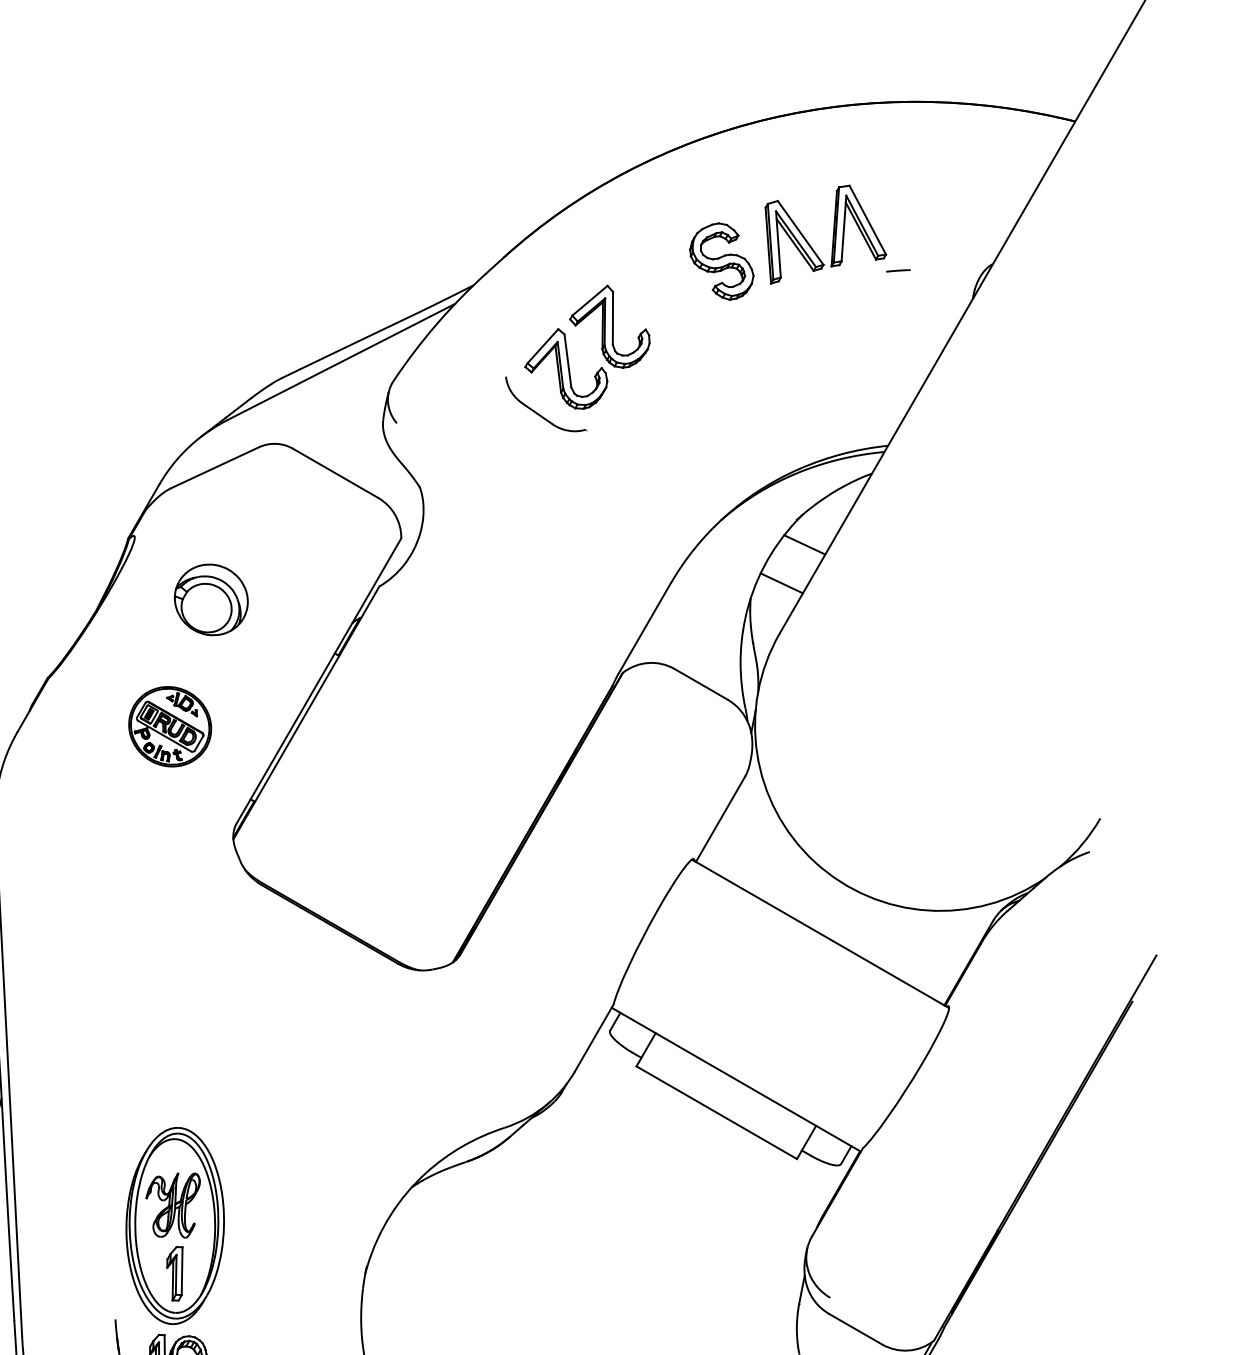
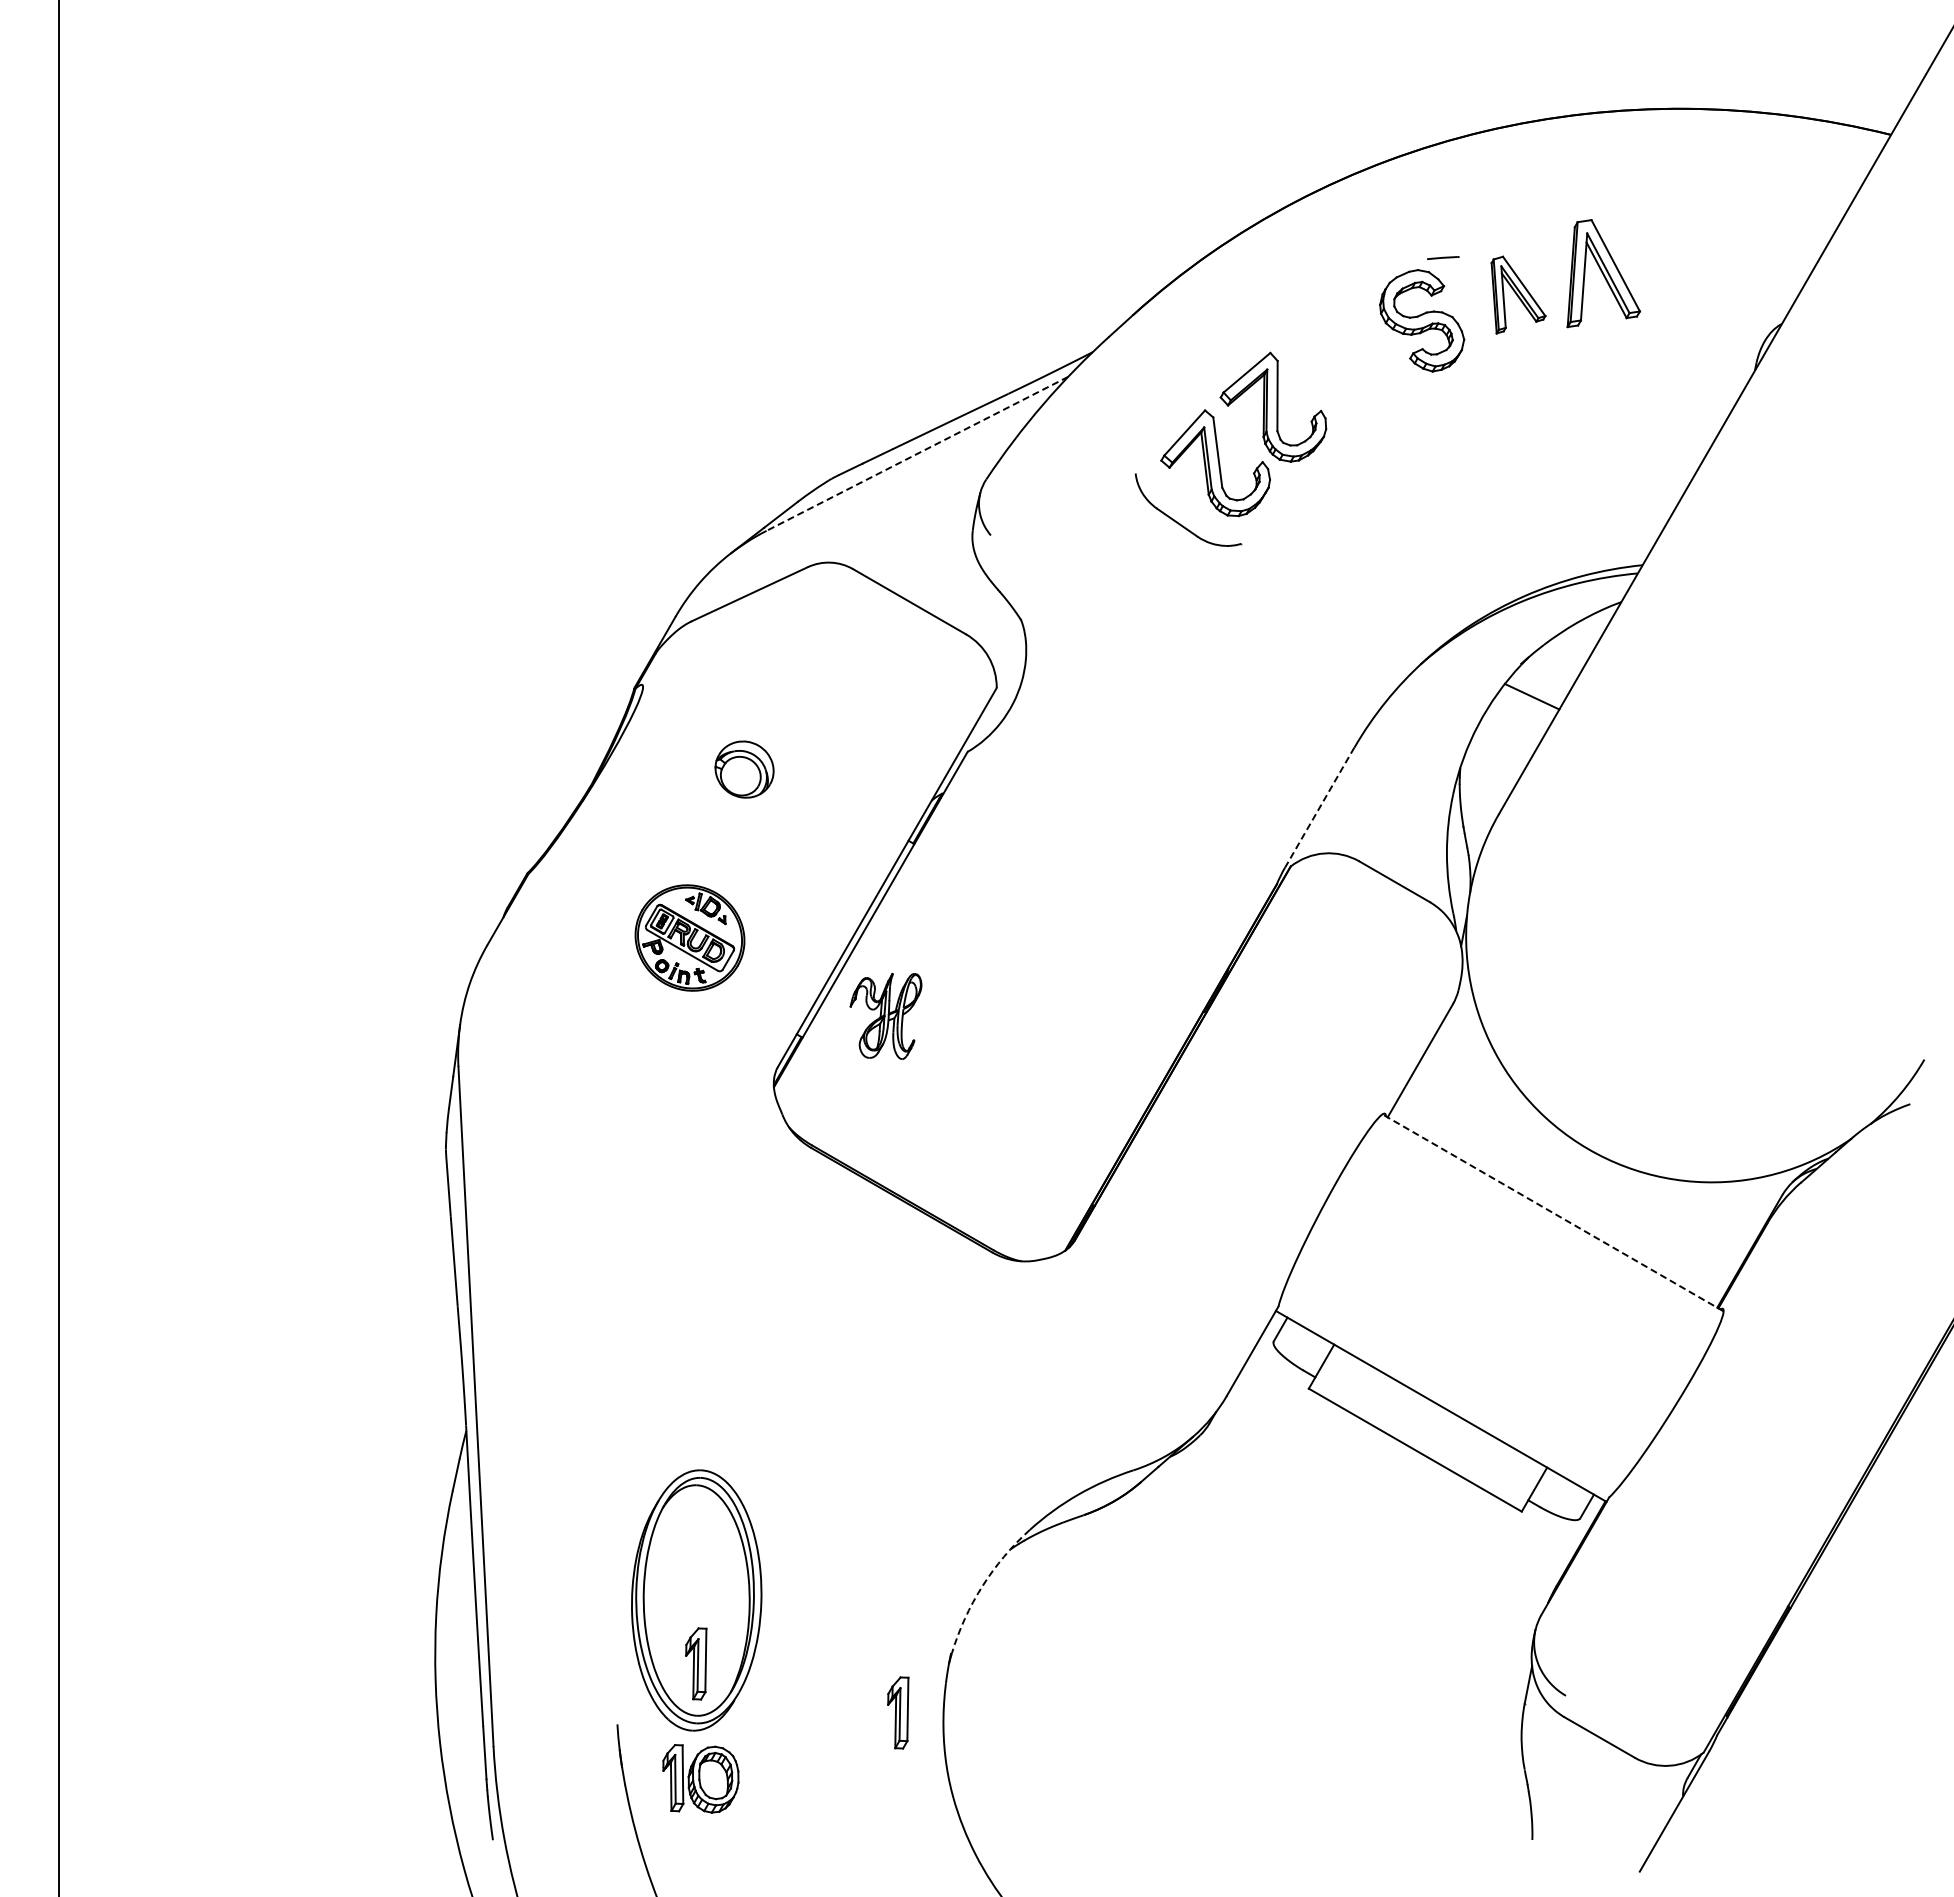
part: (794, 241) -> (1518, 294), size x0.7
line: (898, 270) -> (1443, 257), moved
line: (340, 362) -> (916, 454), solid -> dashed
line: (781, 583) -> (1501, 747), removed
part: (211, 599) -> (744, 769), size x0.6
line: (644, 628) -> (1319, 807), solid -> dashed
line: (820, 933) -> (1552, 1212), solid -> dashed
part: (172, 1205) -> (885, 1016), moved
arc: (390, 1215) -> (982, 1586), solid -> dashed
part: (327, 1310) -> (898, 1712), added

